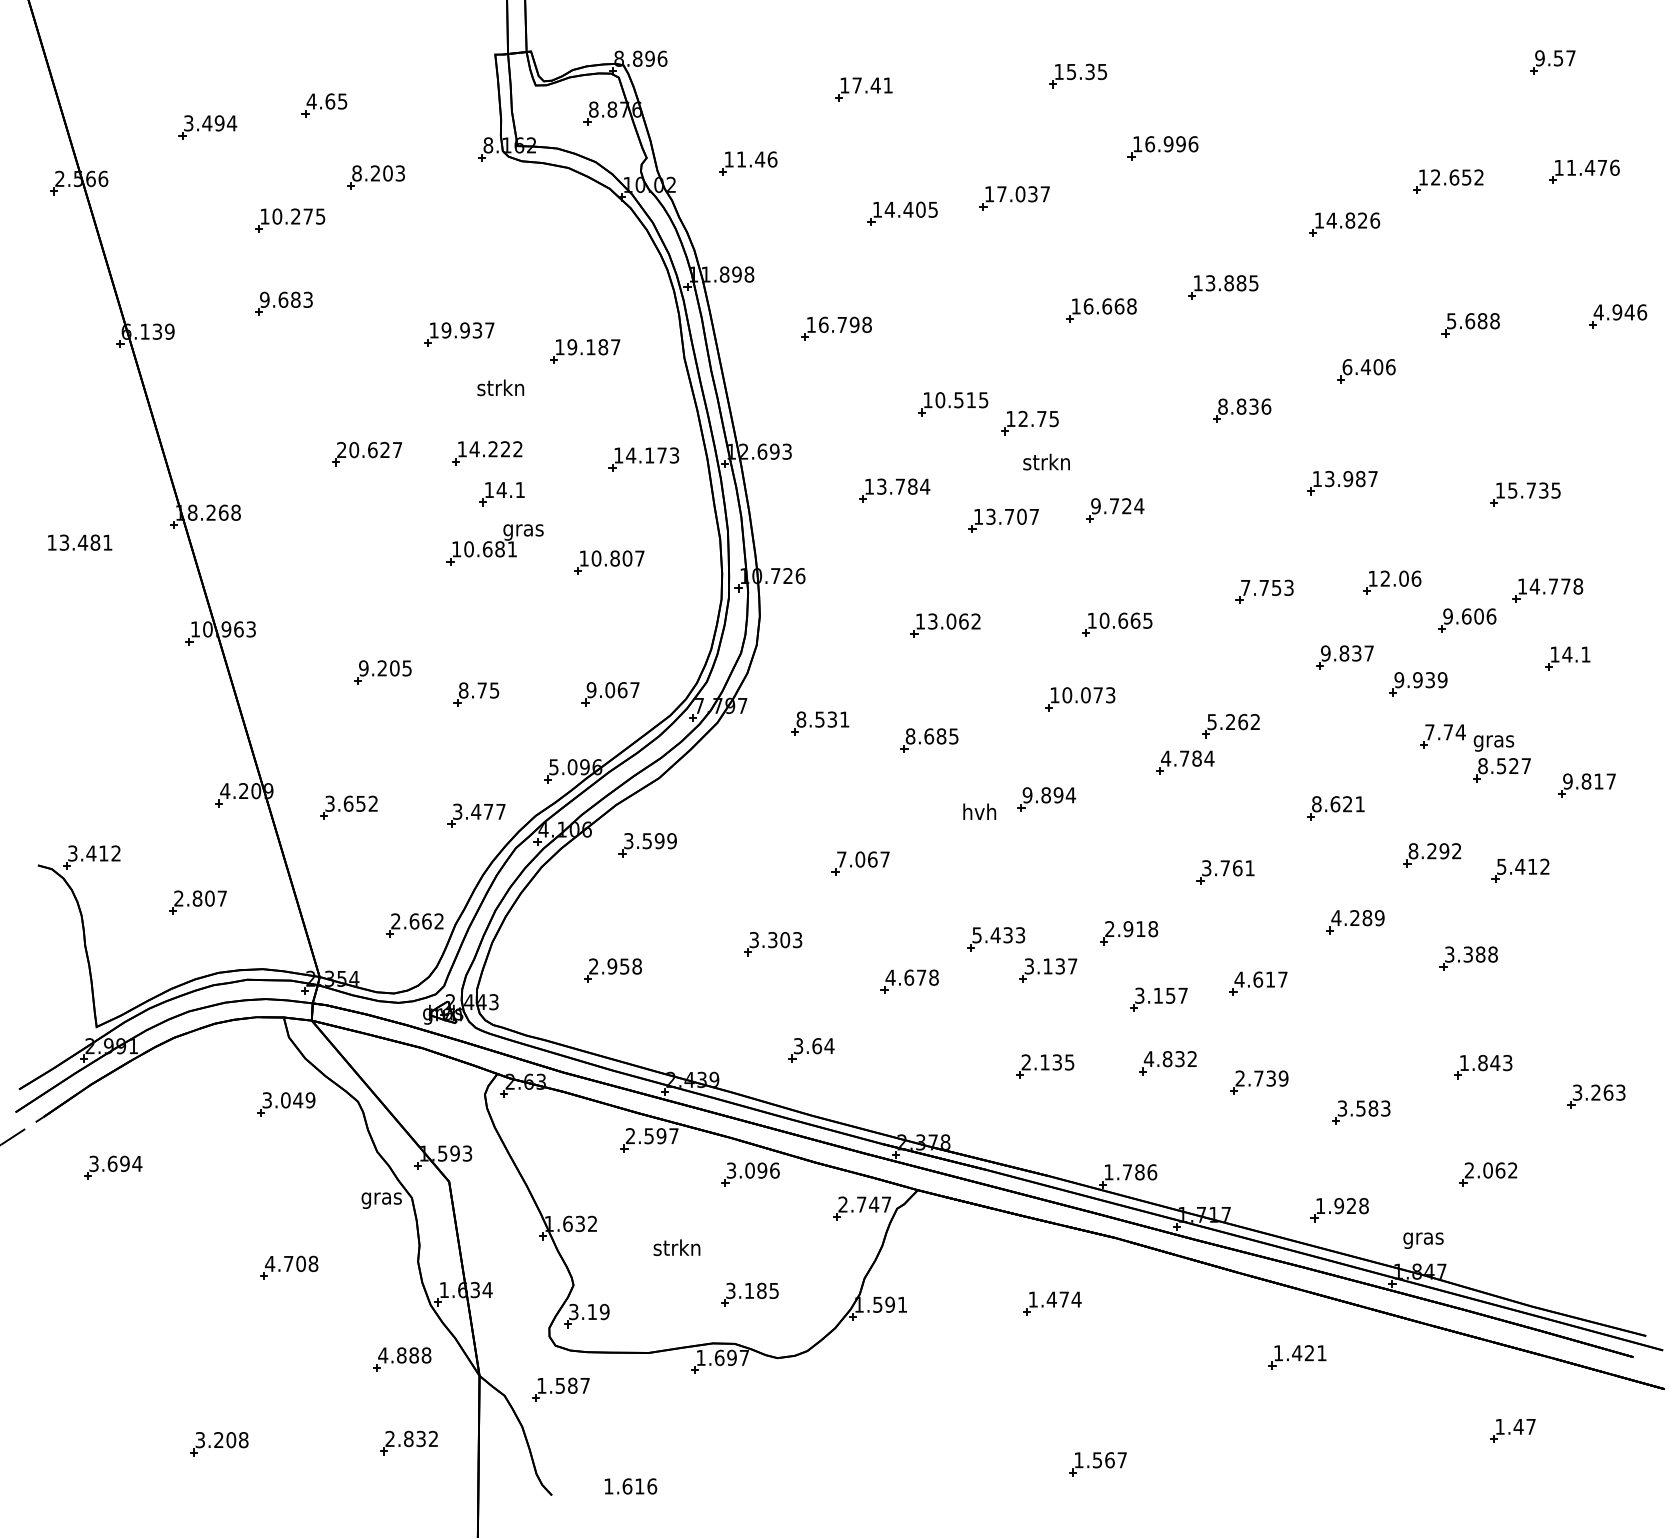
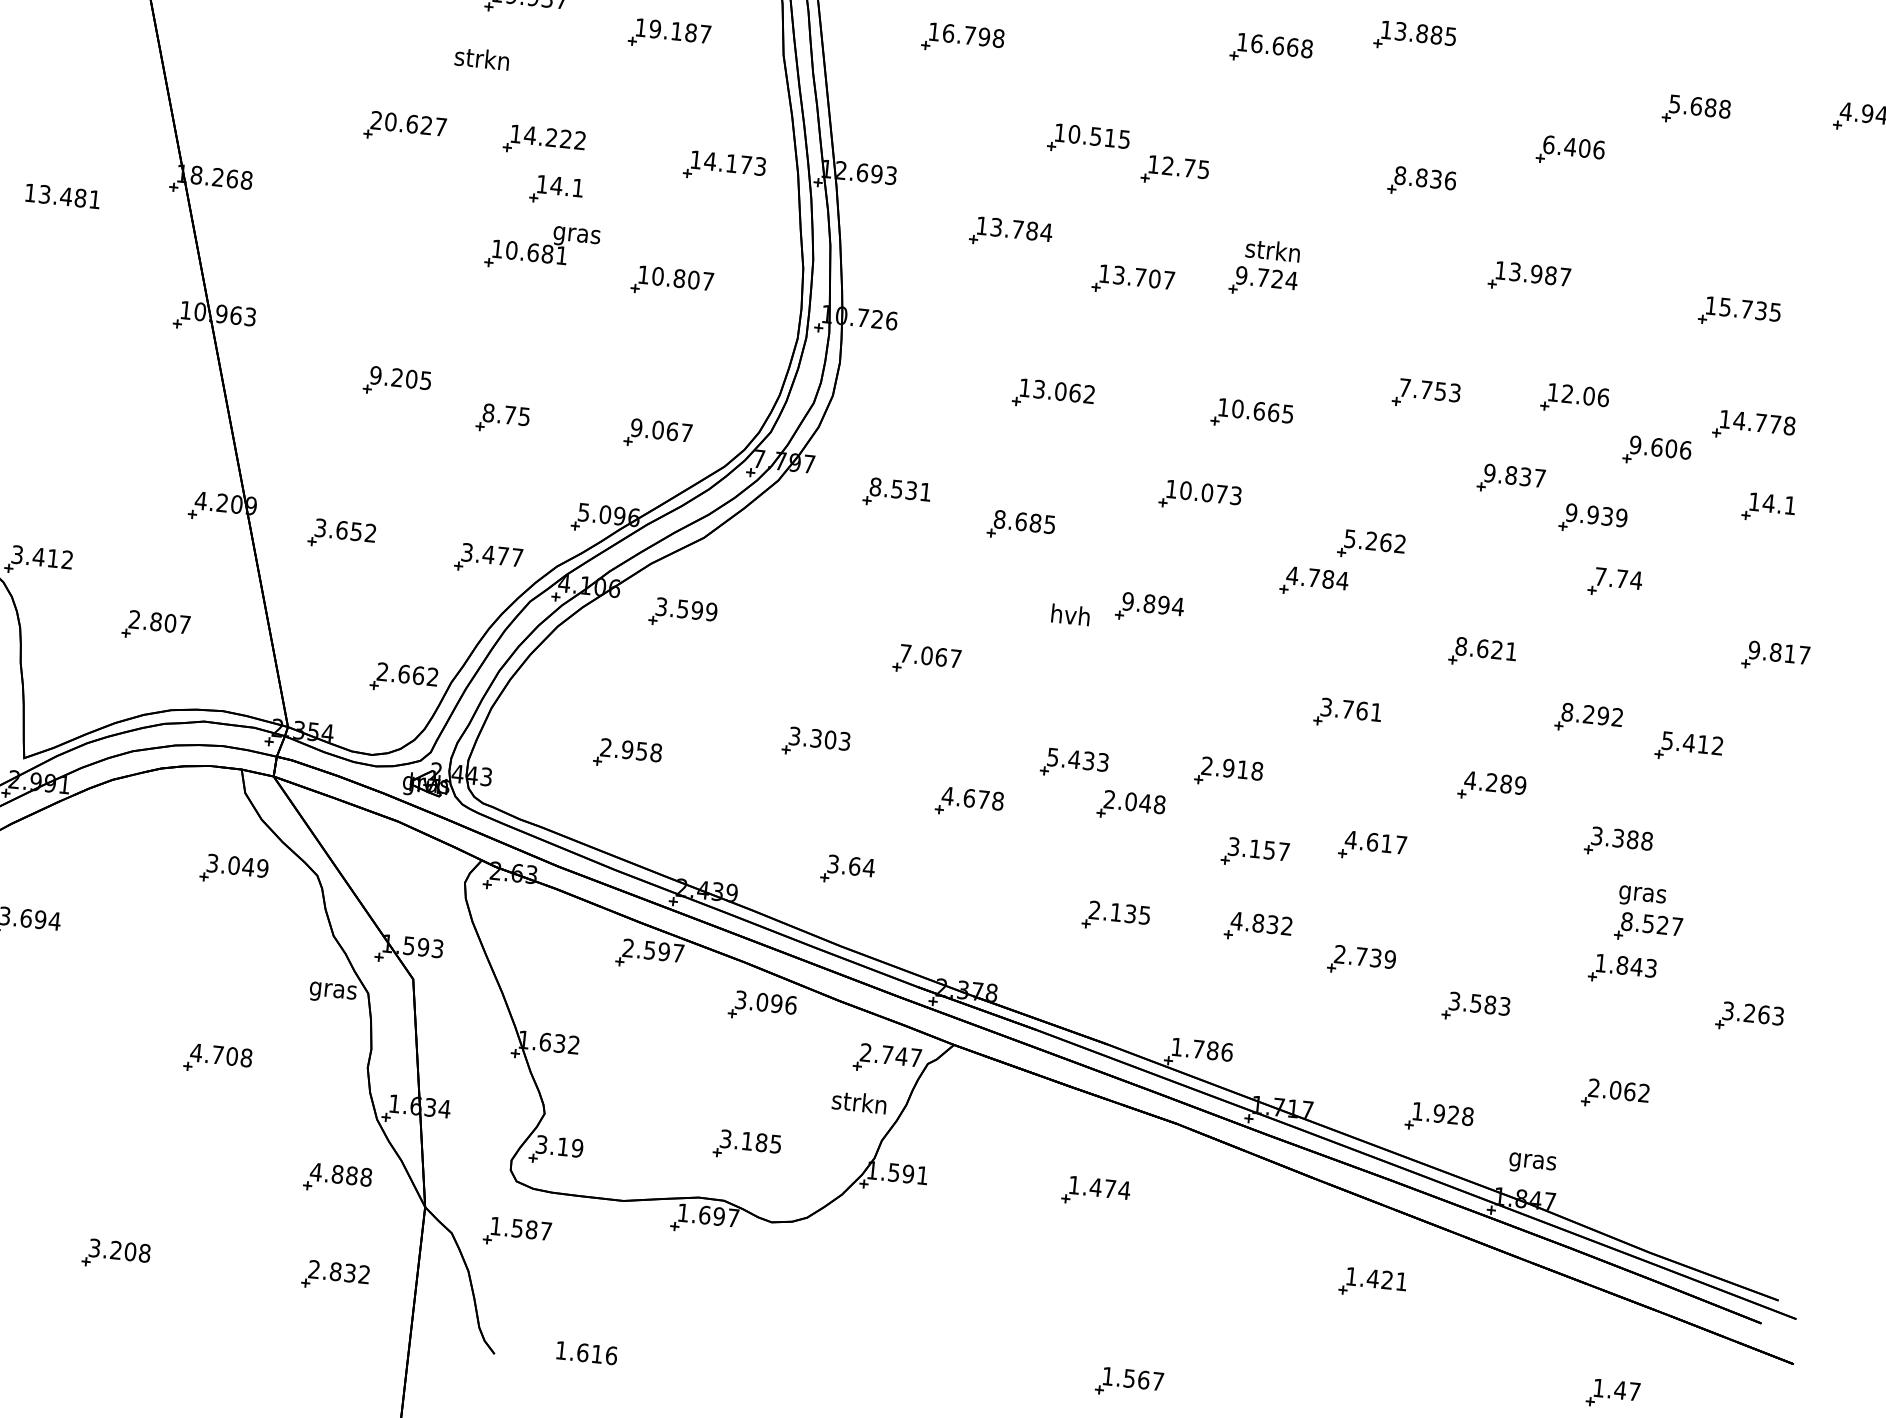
text: (500, 387) -> (481, 58), moved
text: (1046, 461) -> (1272, 249), moved
part: (1501, 758) -> (1649, 915), moved
text: (1050, 966) -> (1134, 802), 3.137 -> 2.048
text: (676, 1247) -> (858, 1102), moved

